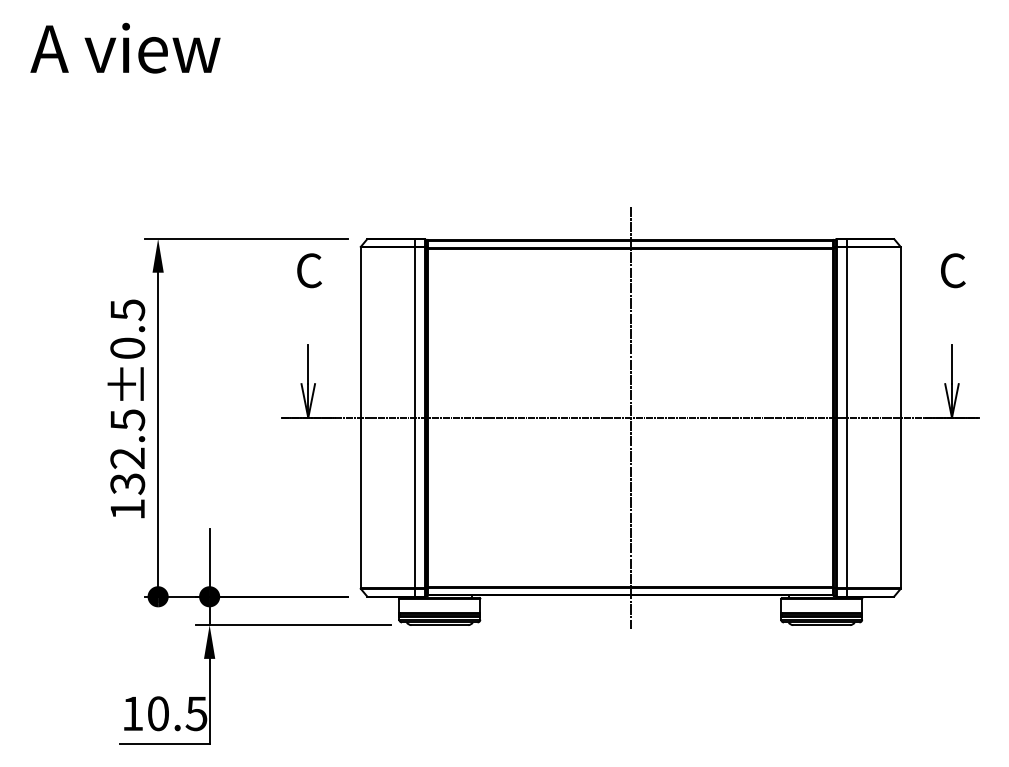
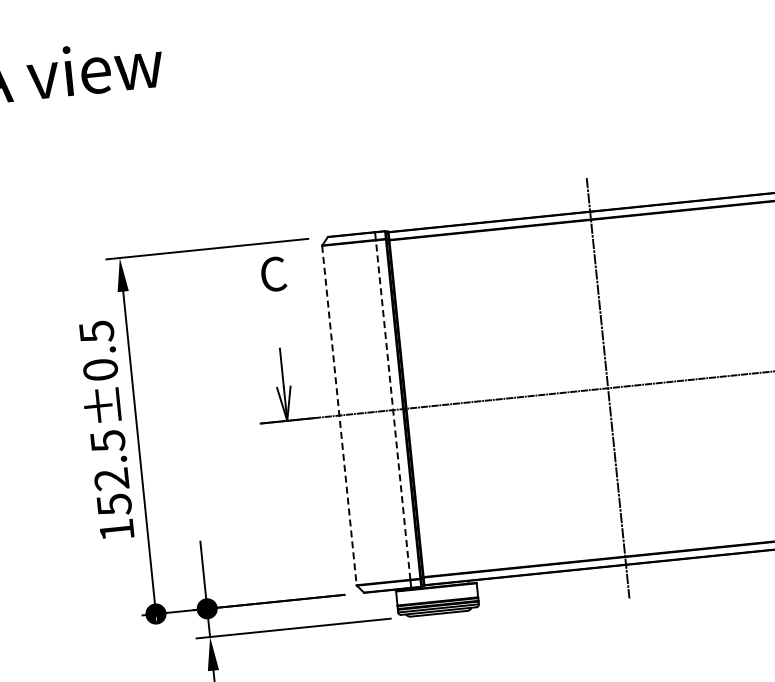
line: (360, 417) -> (339, 415), solid -> dashed
line: (414, 417) -> (392, 409), solid -> dashed
text: (127, 483) -> (114, 504), 132.5±0.5 -> 152.5±0.5

